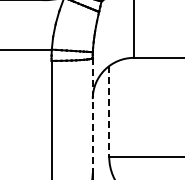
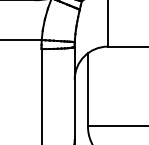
line: (109, 111) -> (88, 89), dashed -> solid
line: (92, 115) -> (74, 93), dashed -> solid

